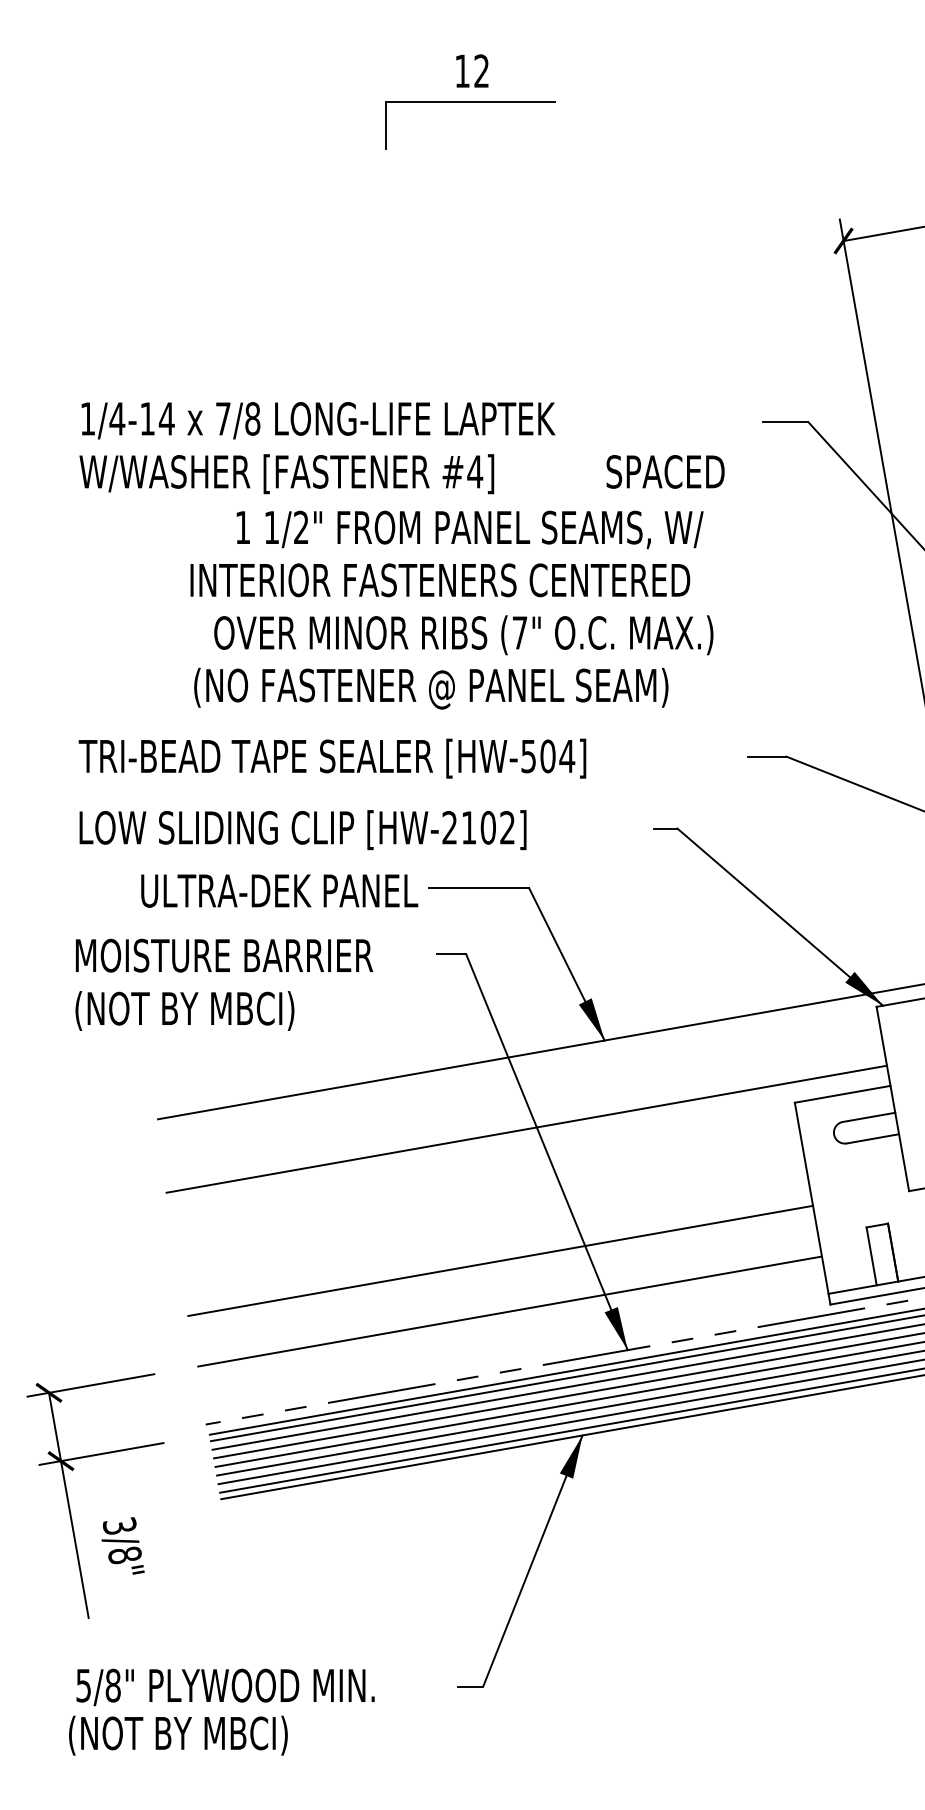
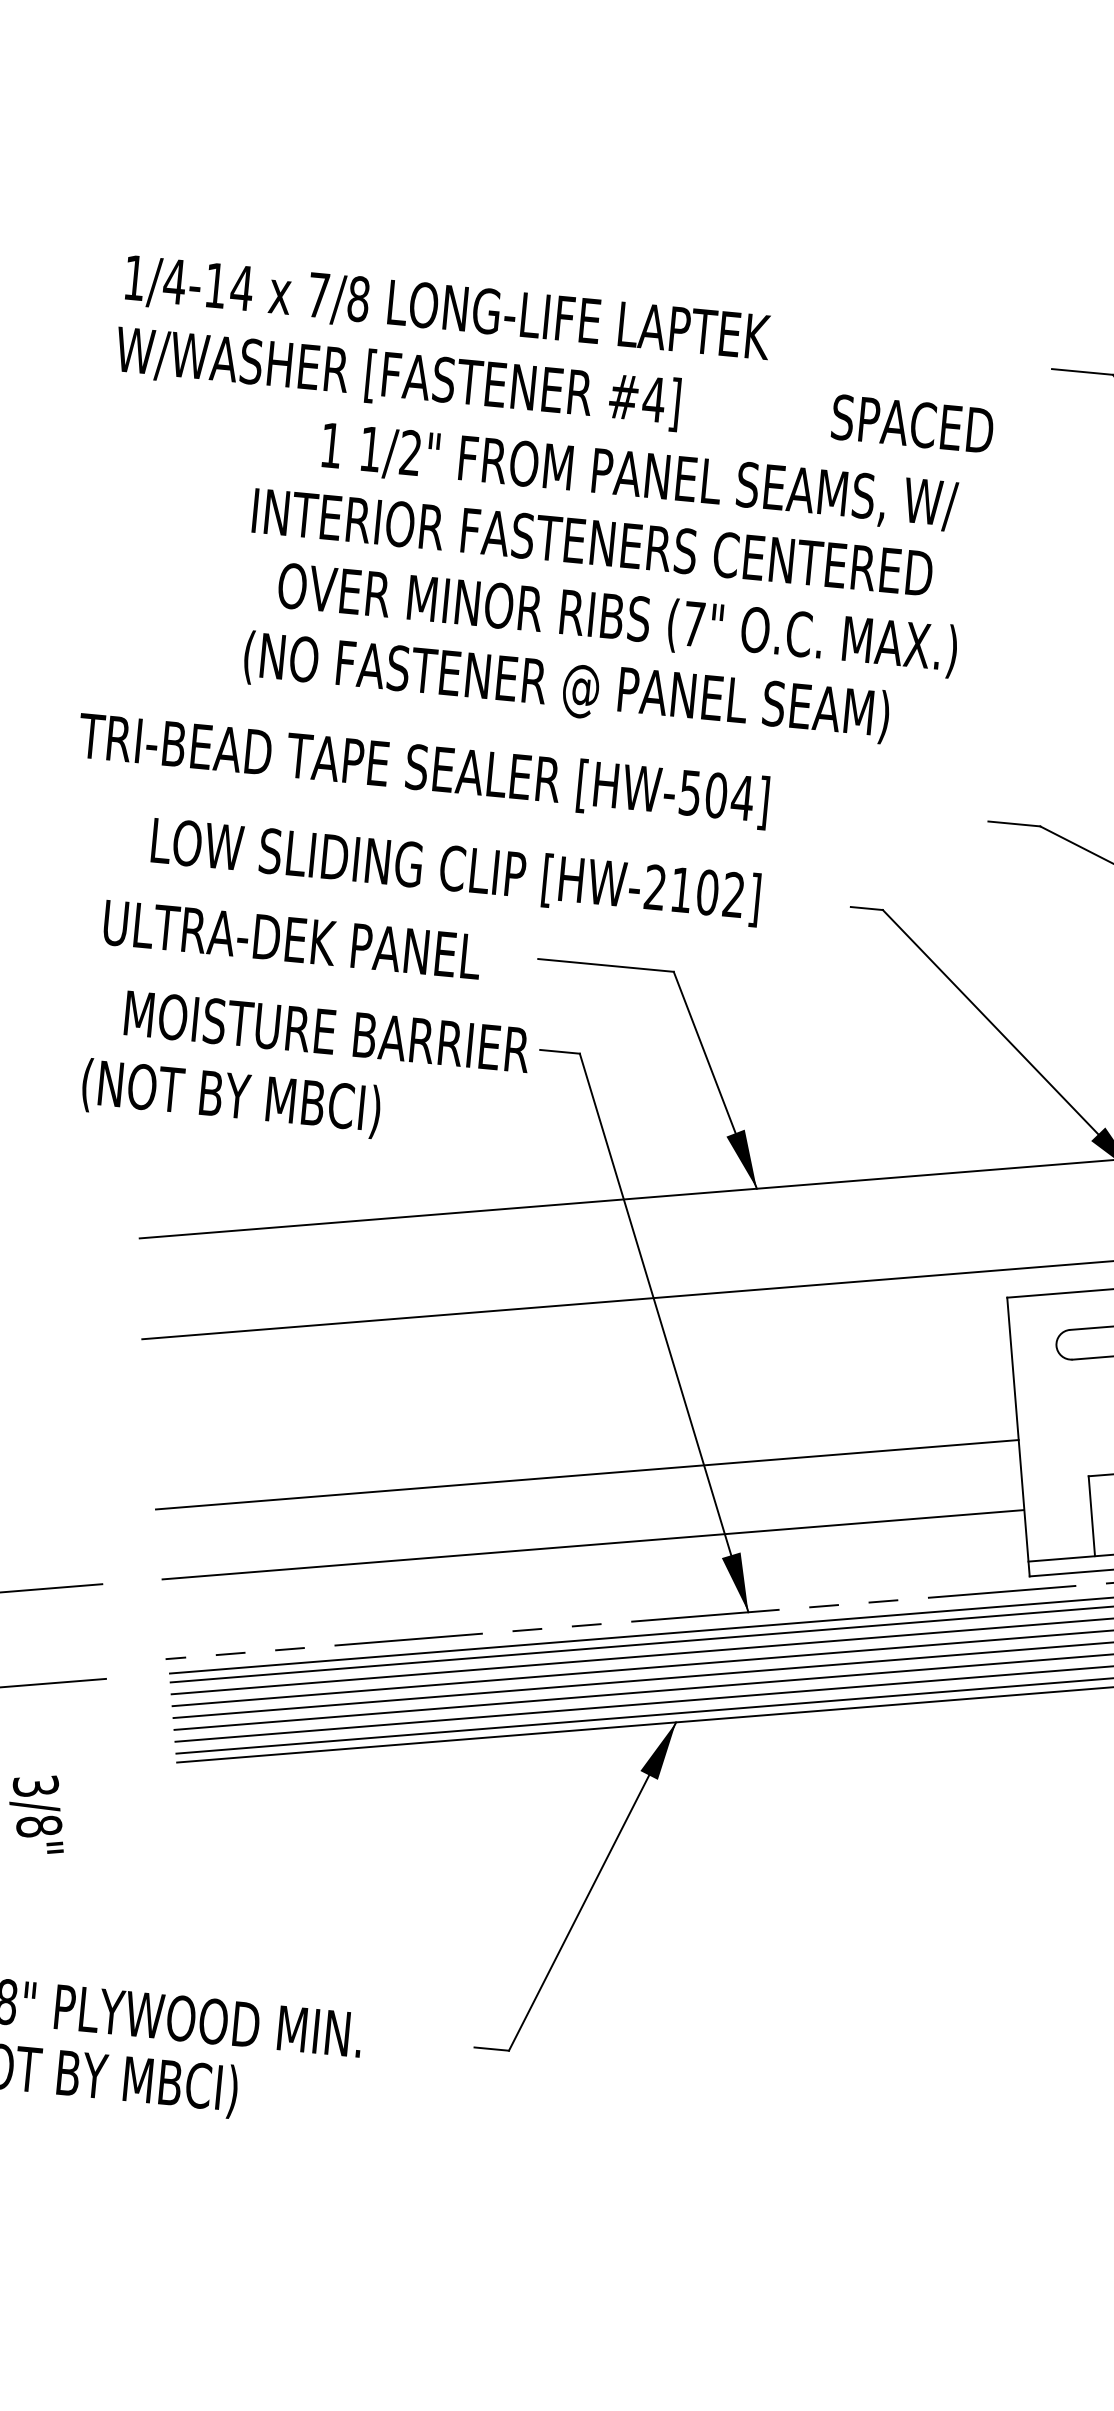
text: (302, 830) -> (454, 872), moved
text: (279, 890) -> (292, 939), moved
text: (224, 955) -> (327, 1031), moved
text: (184, 1010) -> (230, 1097), moved

